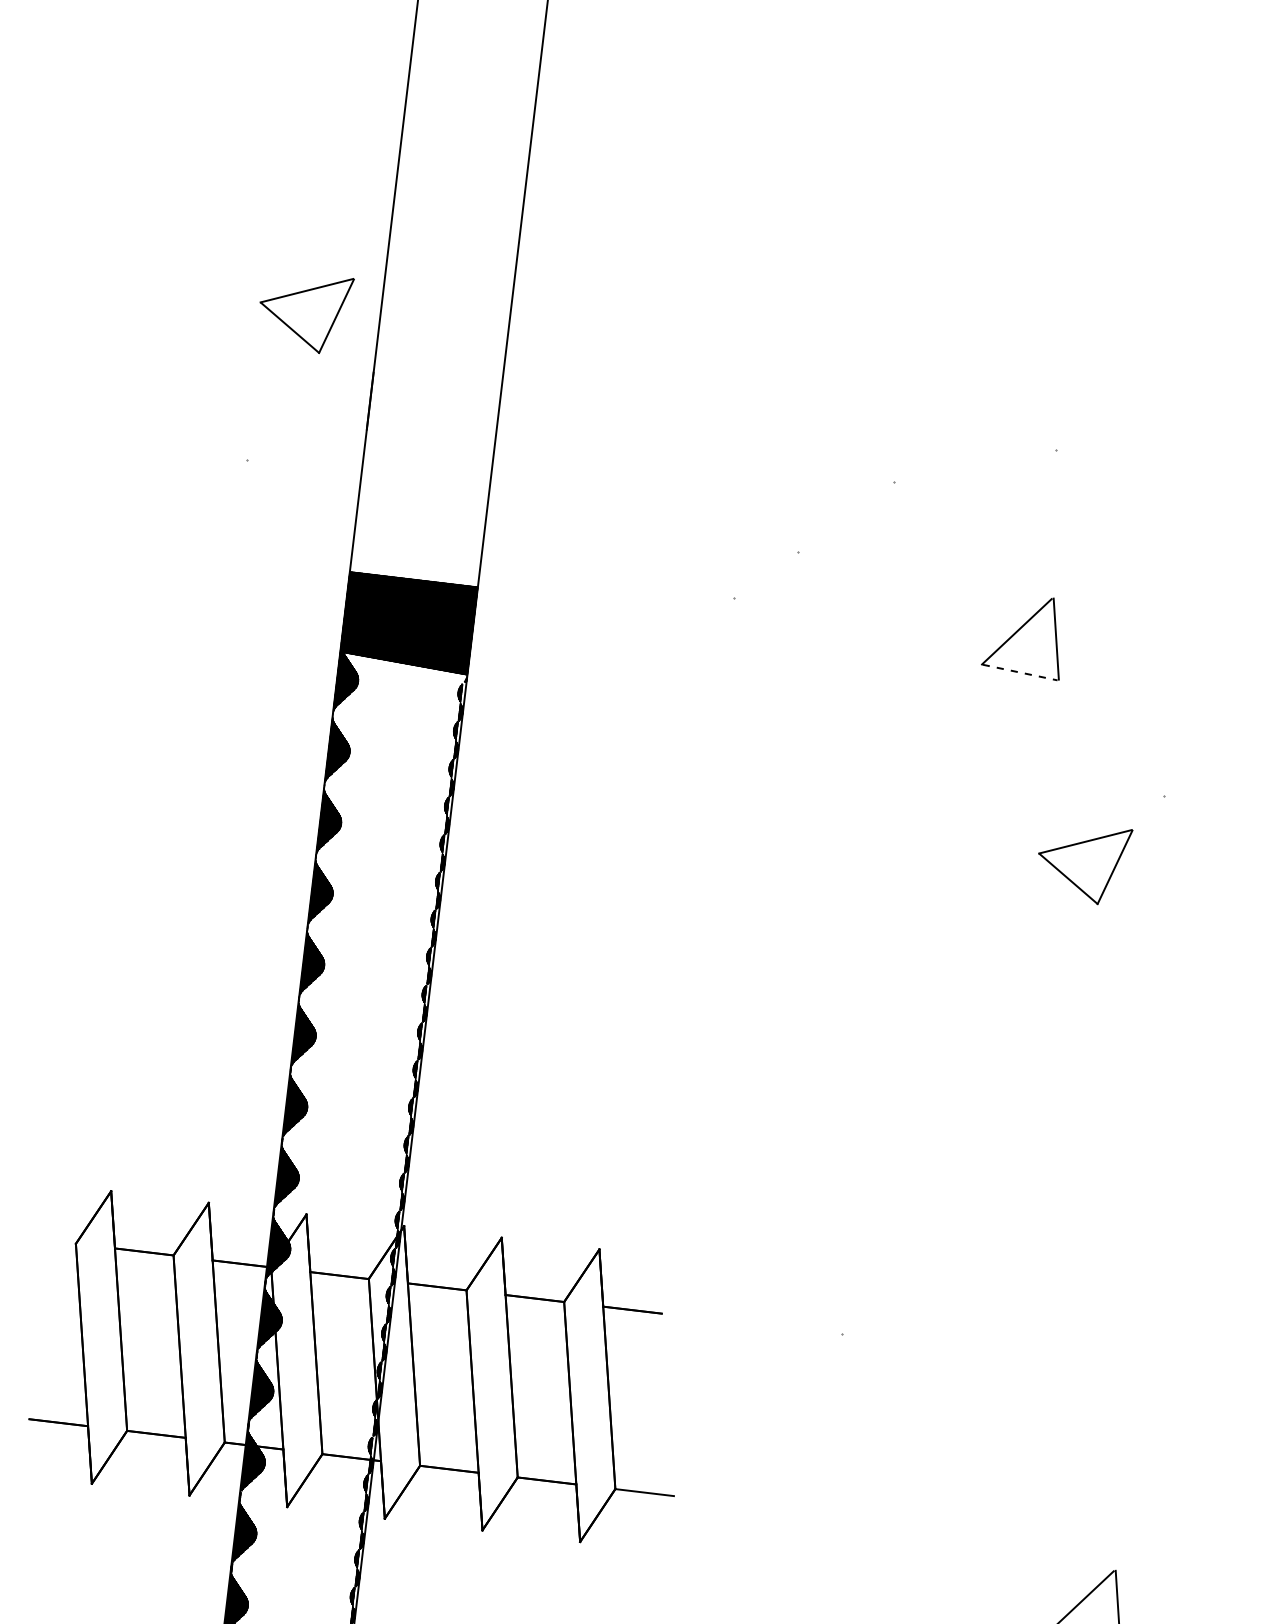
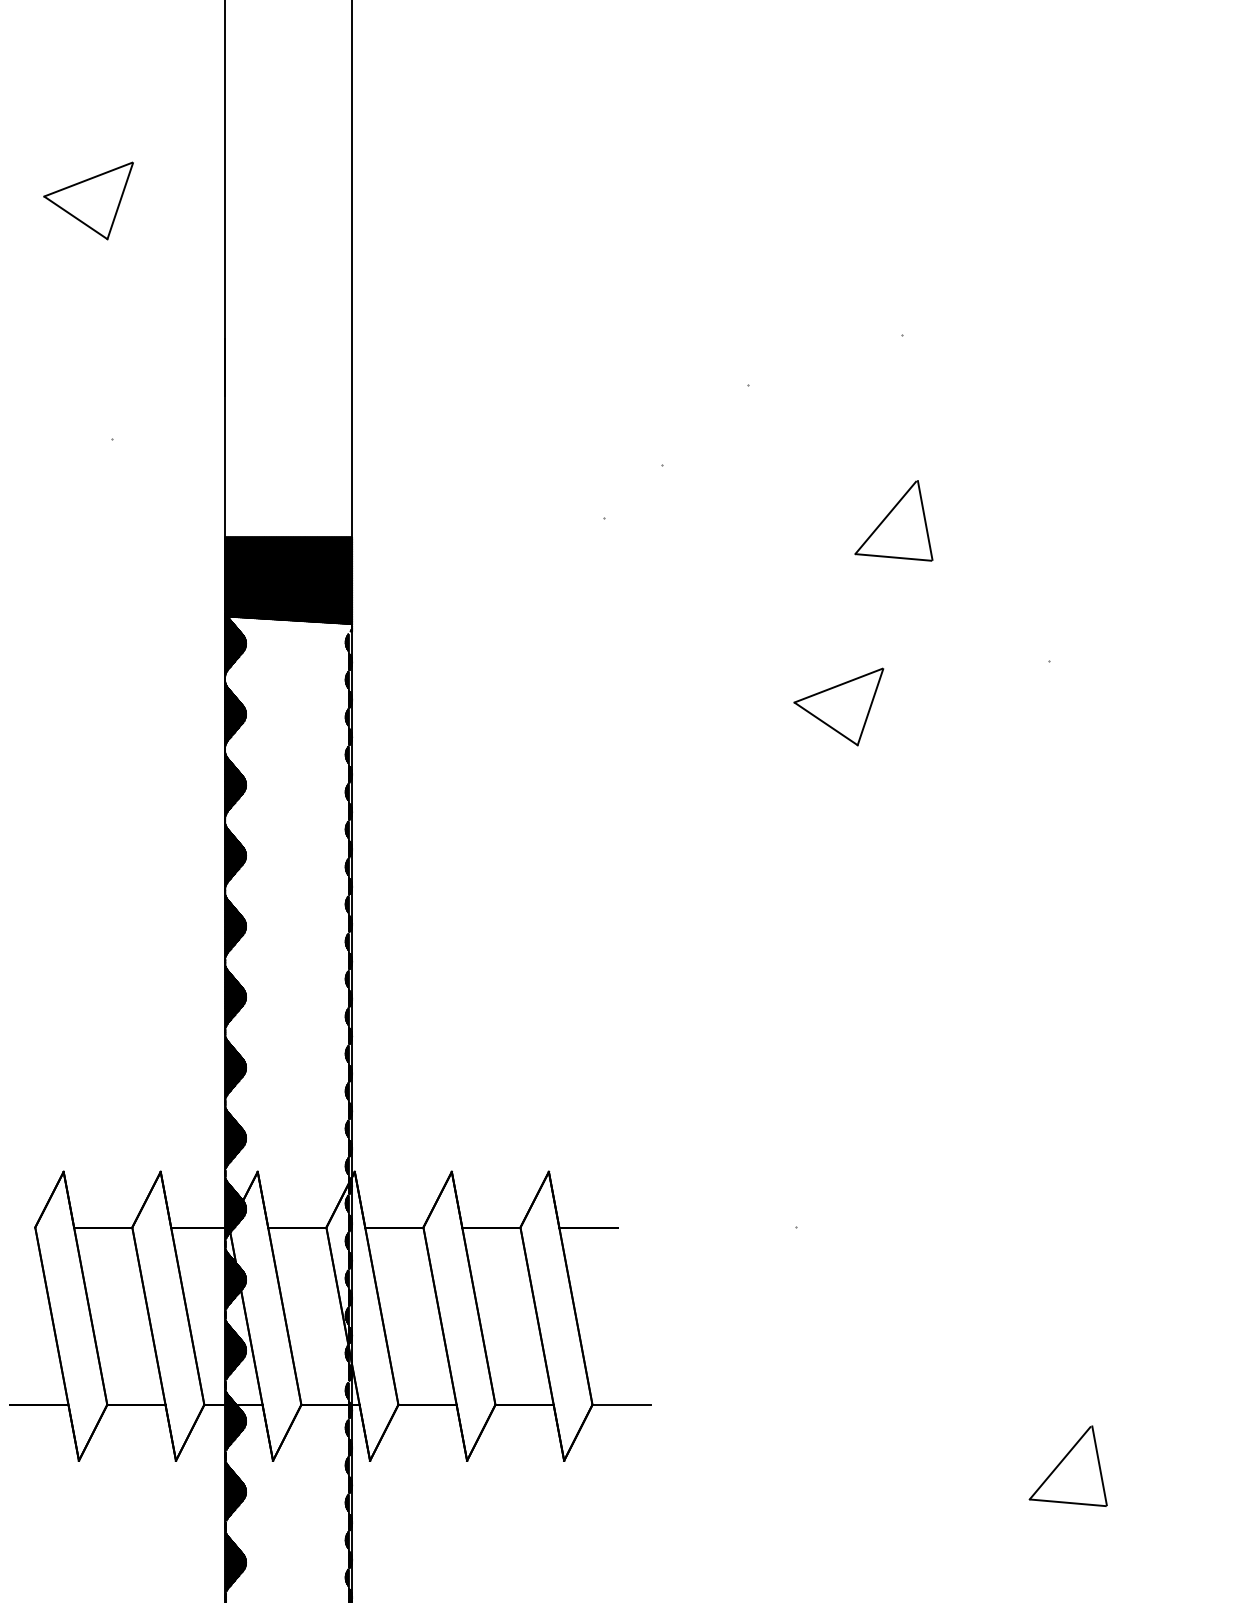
part: (304, 311) -> (88, 200), moved
line: (1019, 672) -> (893, 557), dashed -> solid
part: (1082, 862) -> (838, 706), moved

